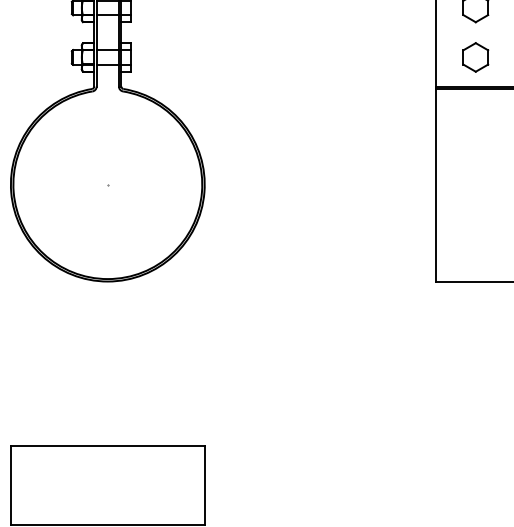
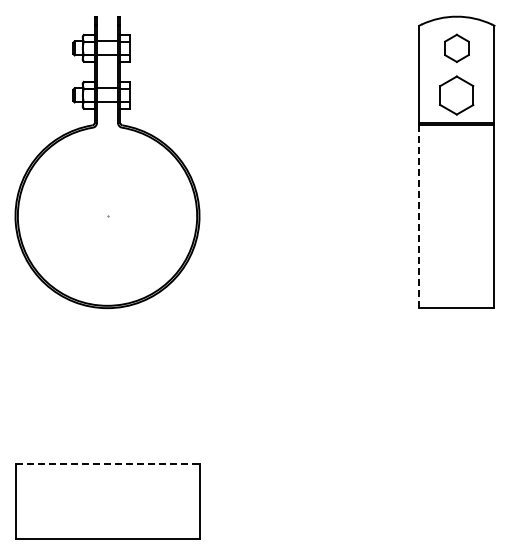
part: (475, 56) -> (456, 94), size x1.4
line: (436, 184) -> (419, 216), solid -> dashed
line: (108, 446) -> (108, 464), solid -> dashed

